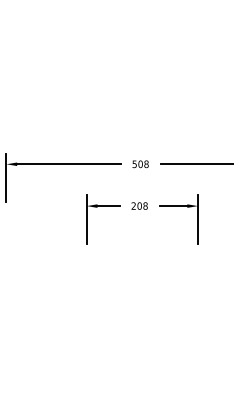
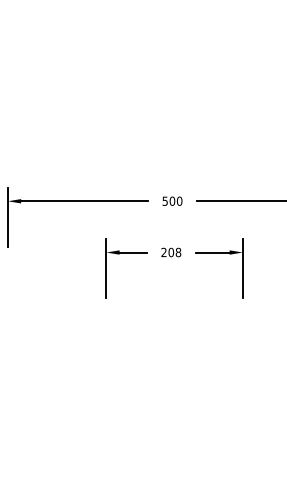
text: (146, 163) -> (179, 200), 508 -> 500

